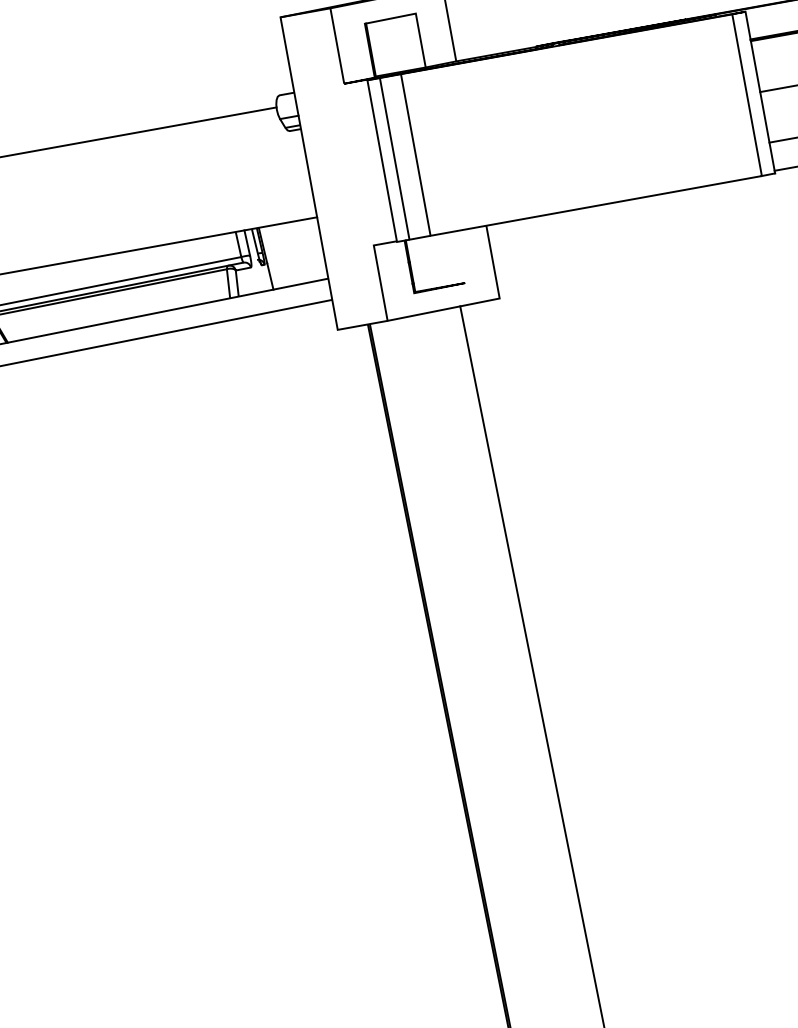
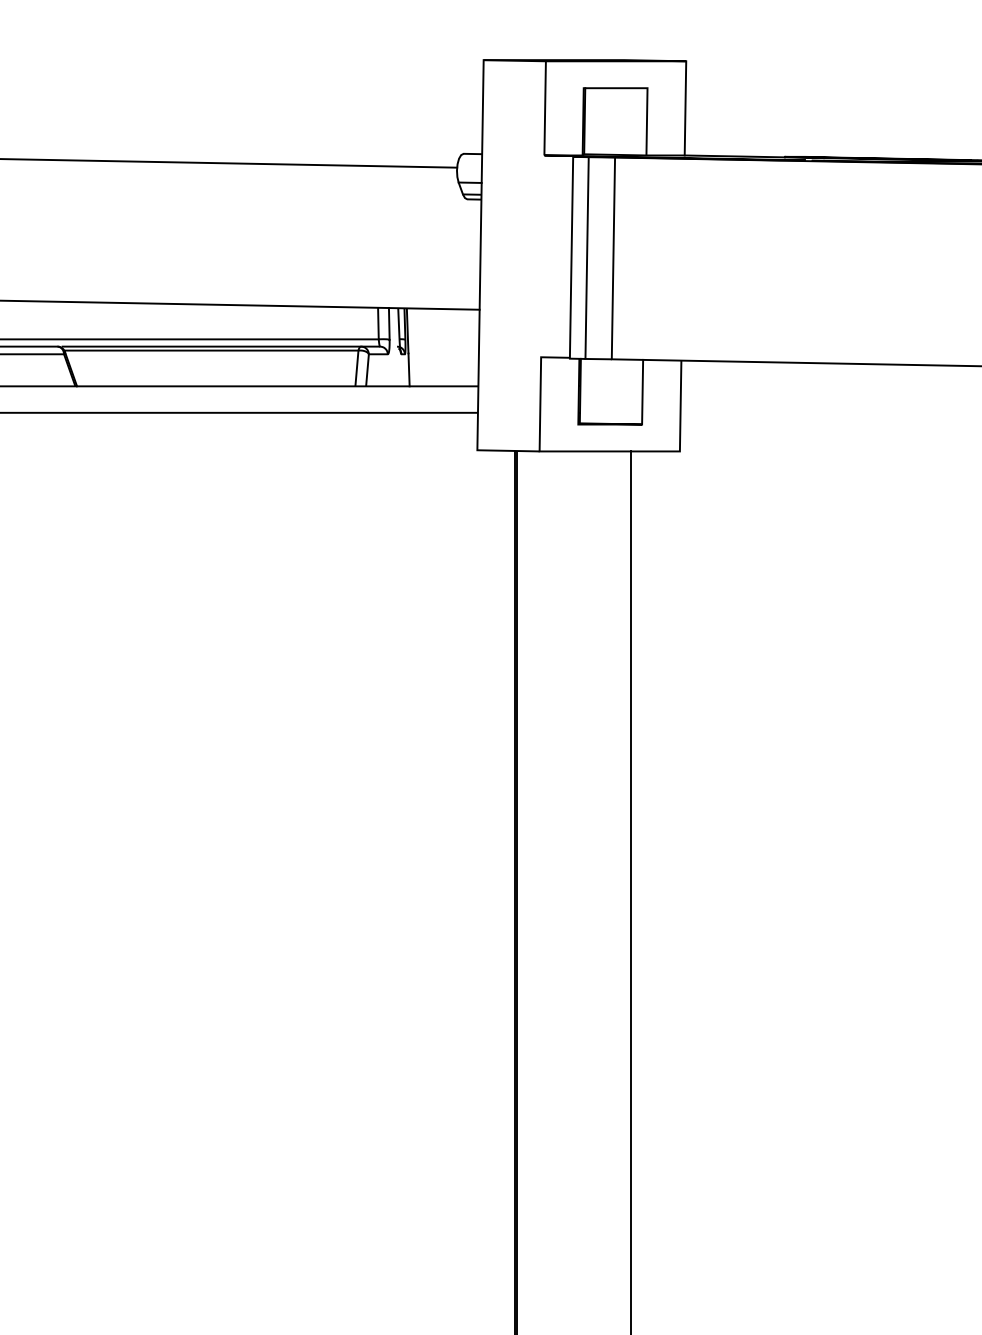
line: (460, 256) -> (642, 391), added

